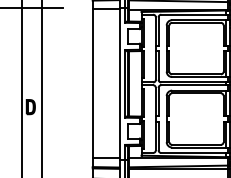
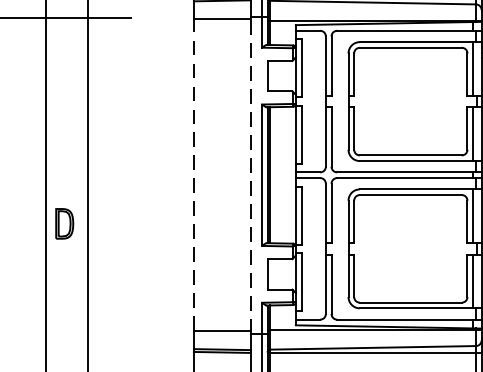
line: (92, 83) -> (193, 174), solid -> dashed
line: (119, 83) -> (249, 174), solid -> dashed

